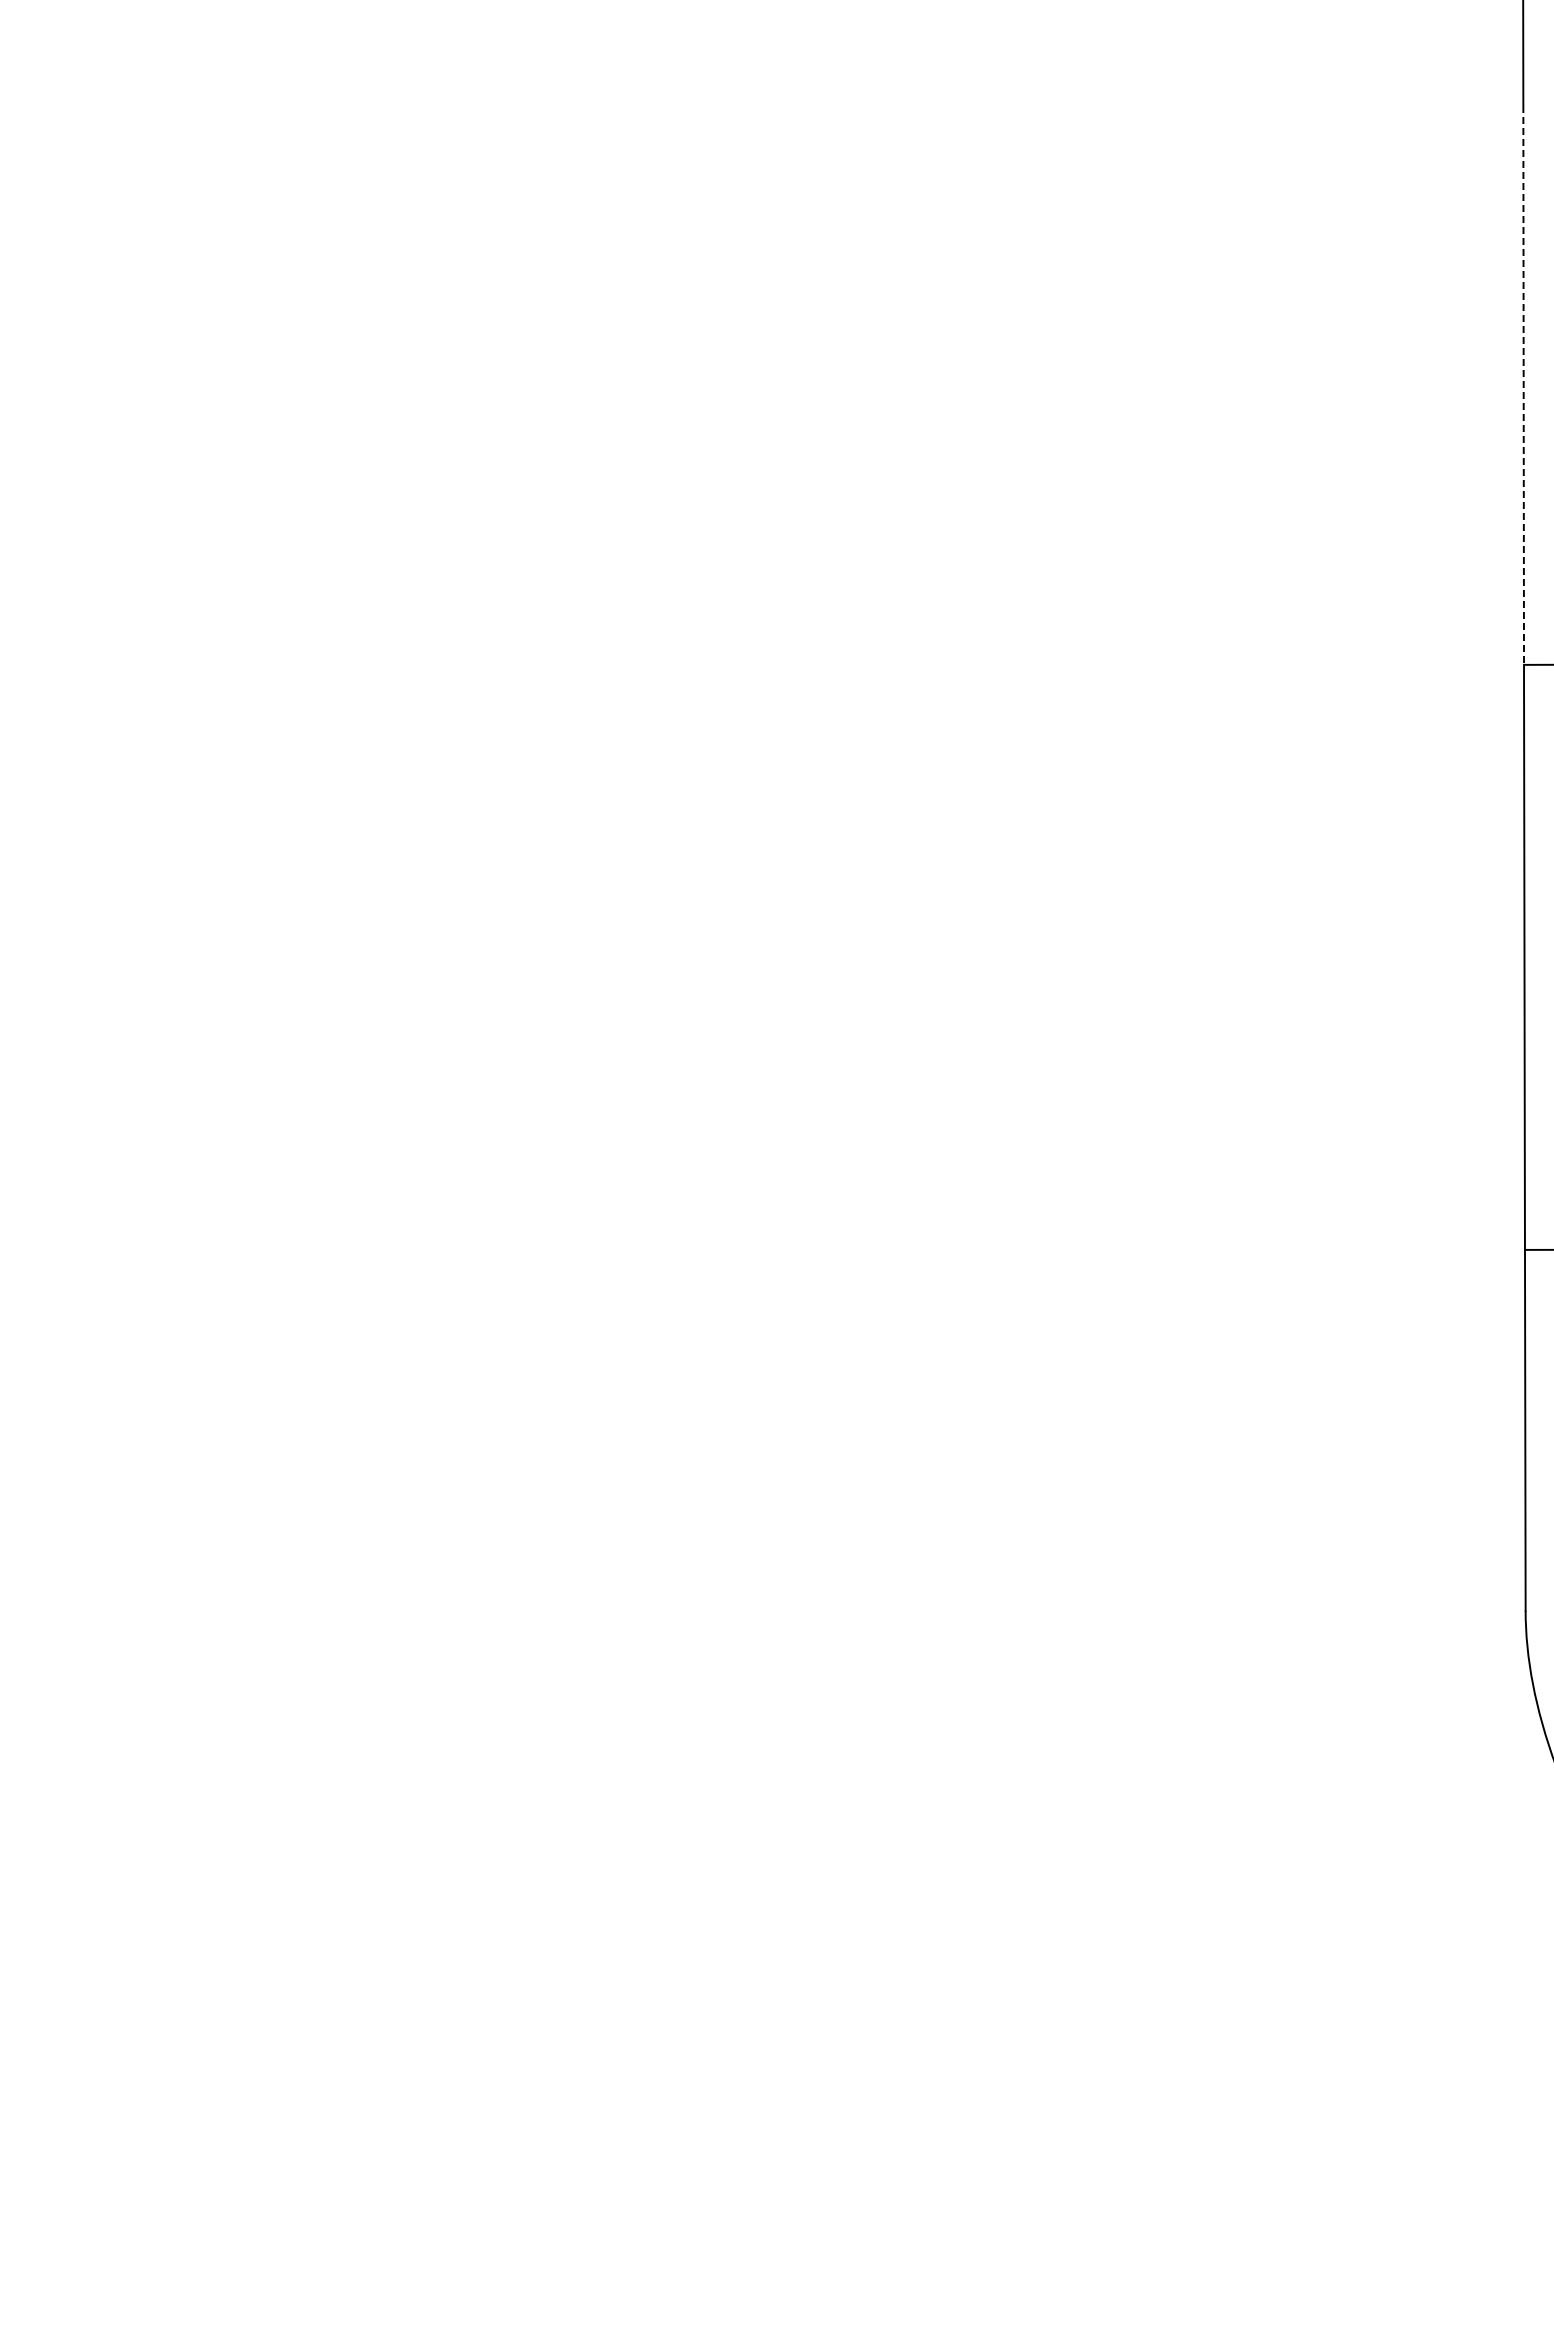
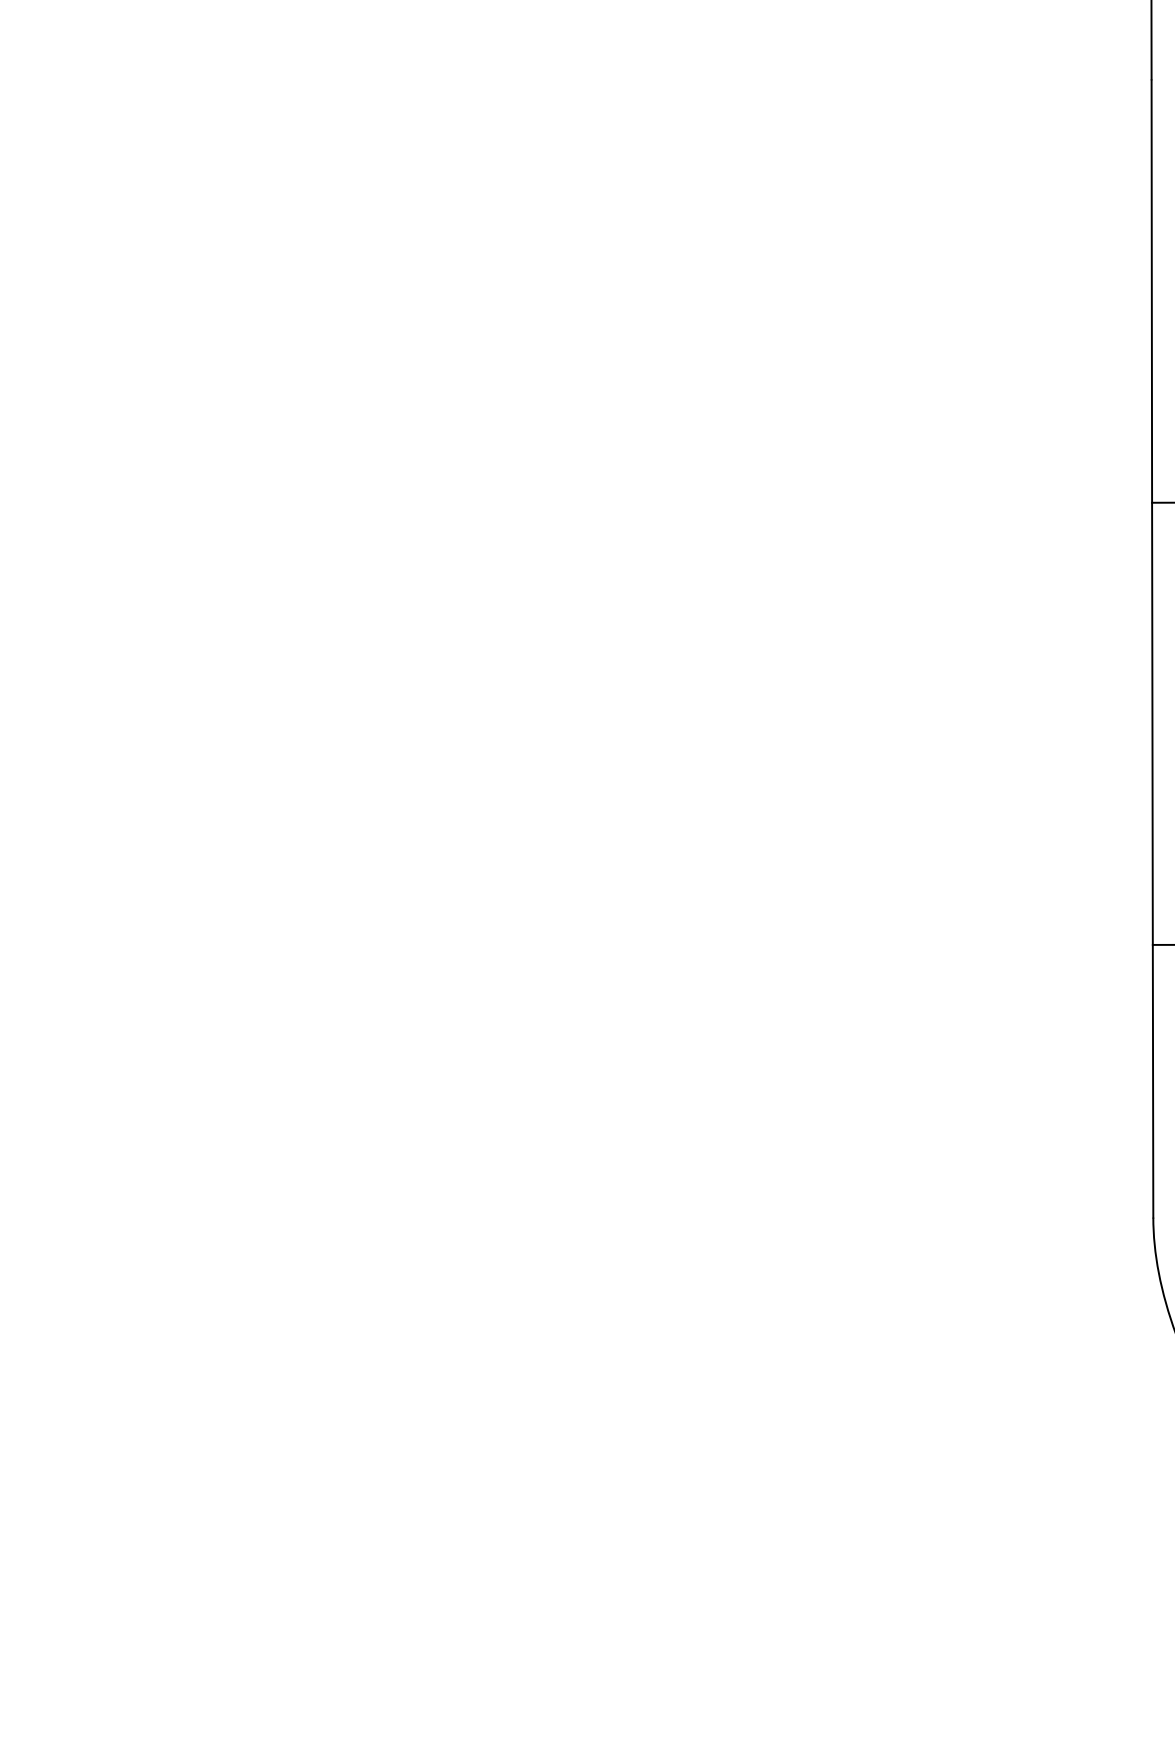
line: (1523, 385) -> (1151, 291), dashed -> solid

